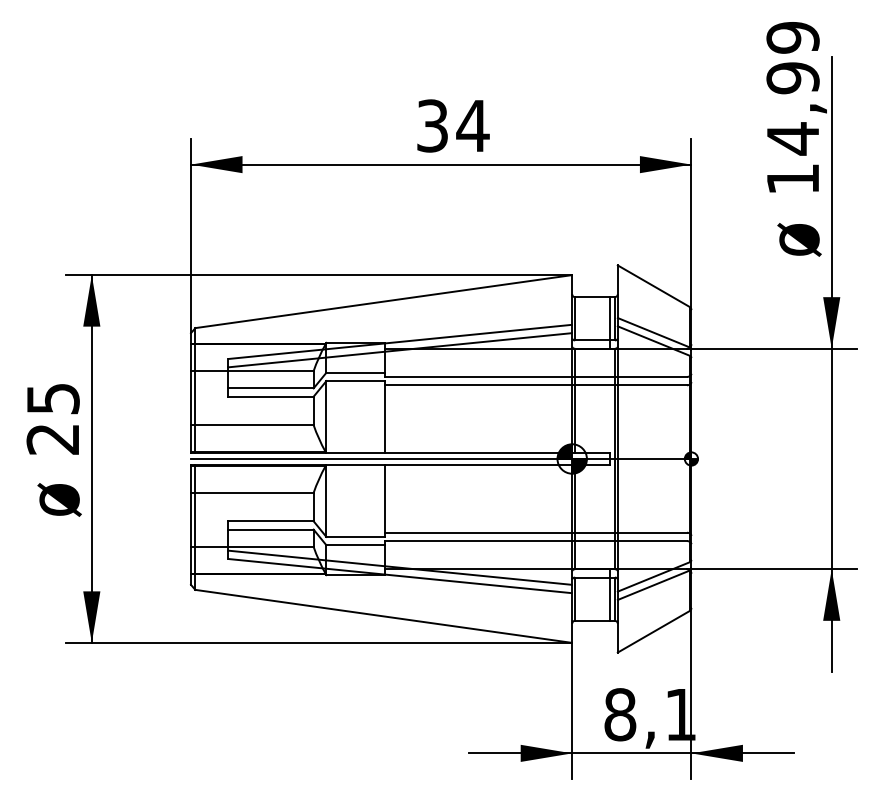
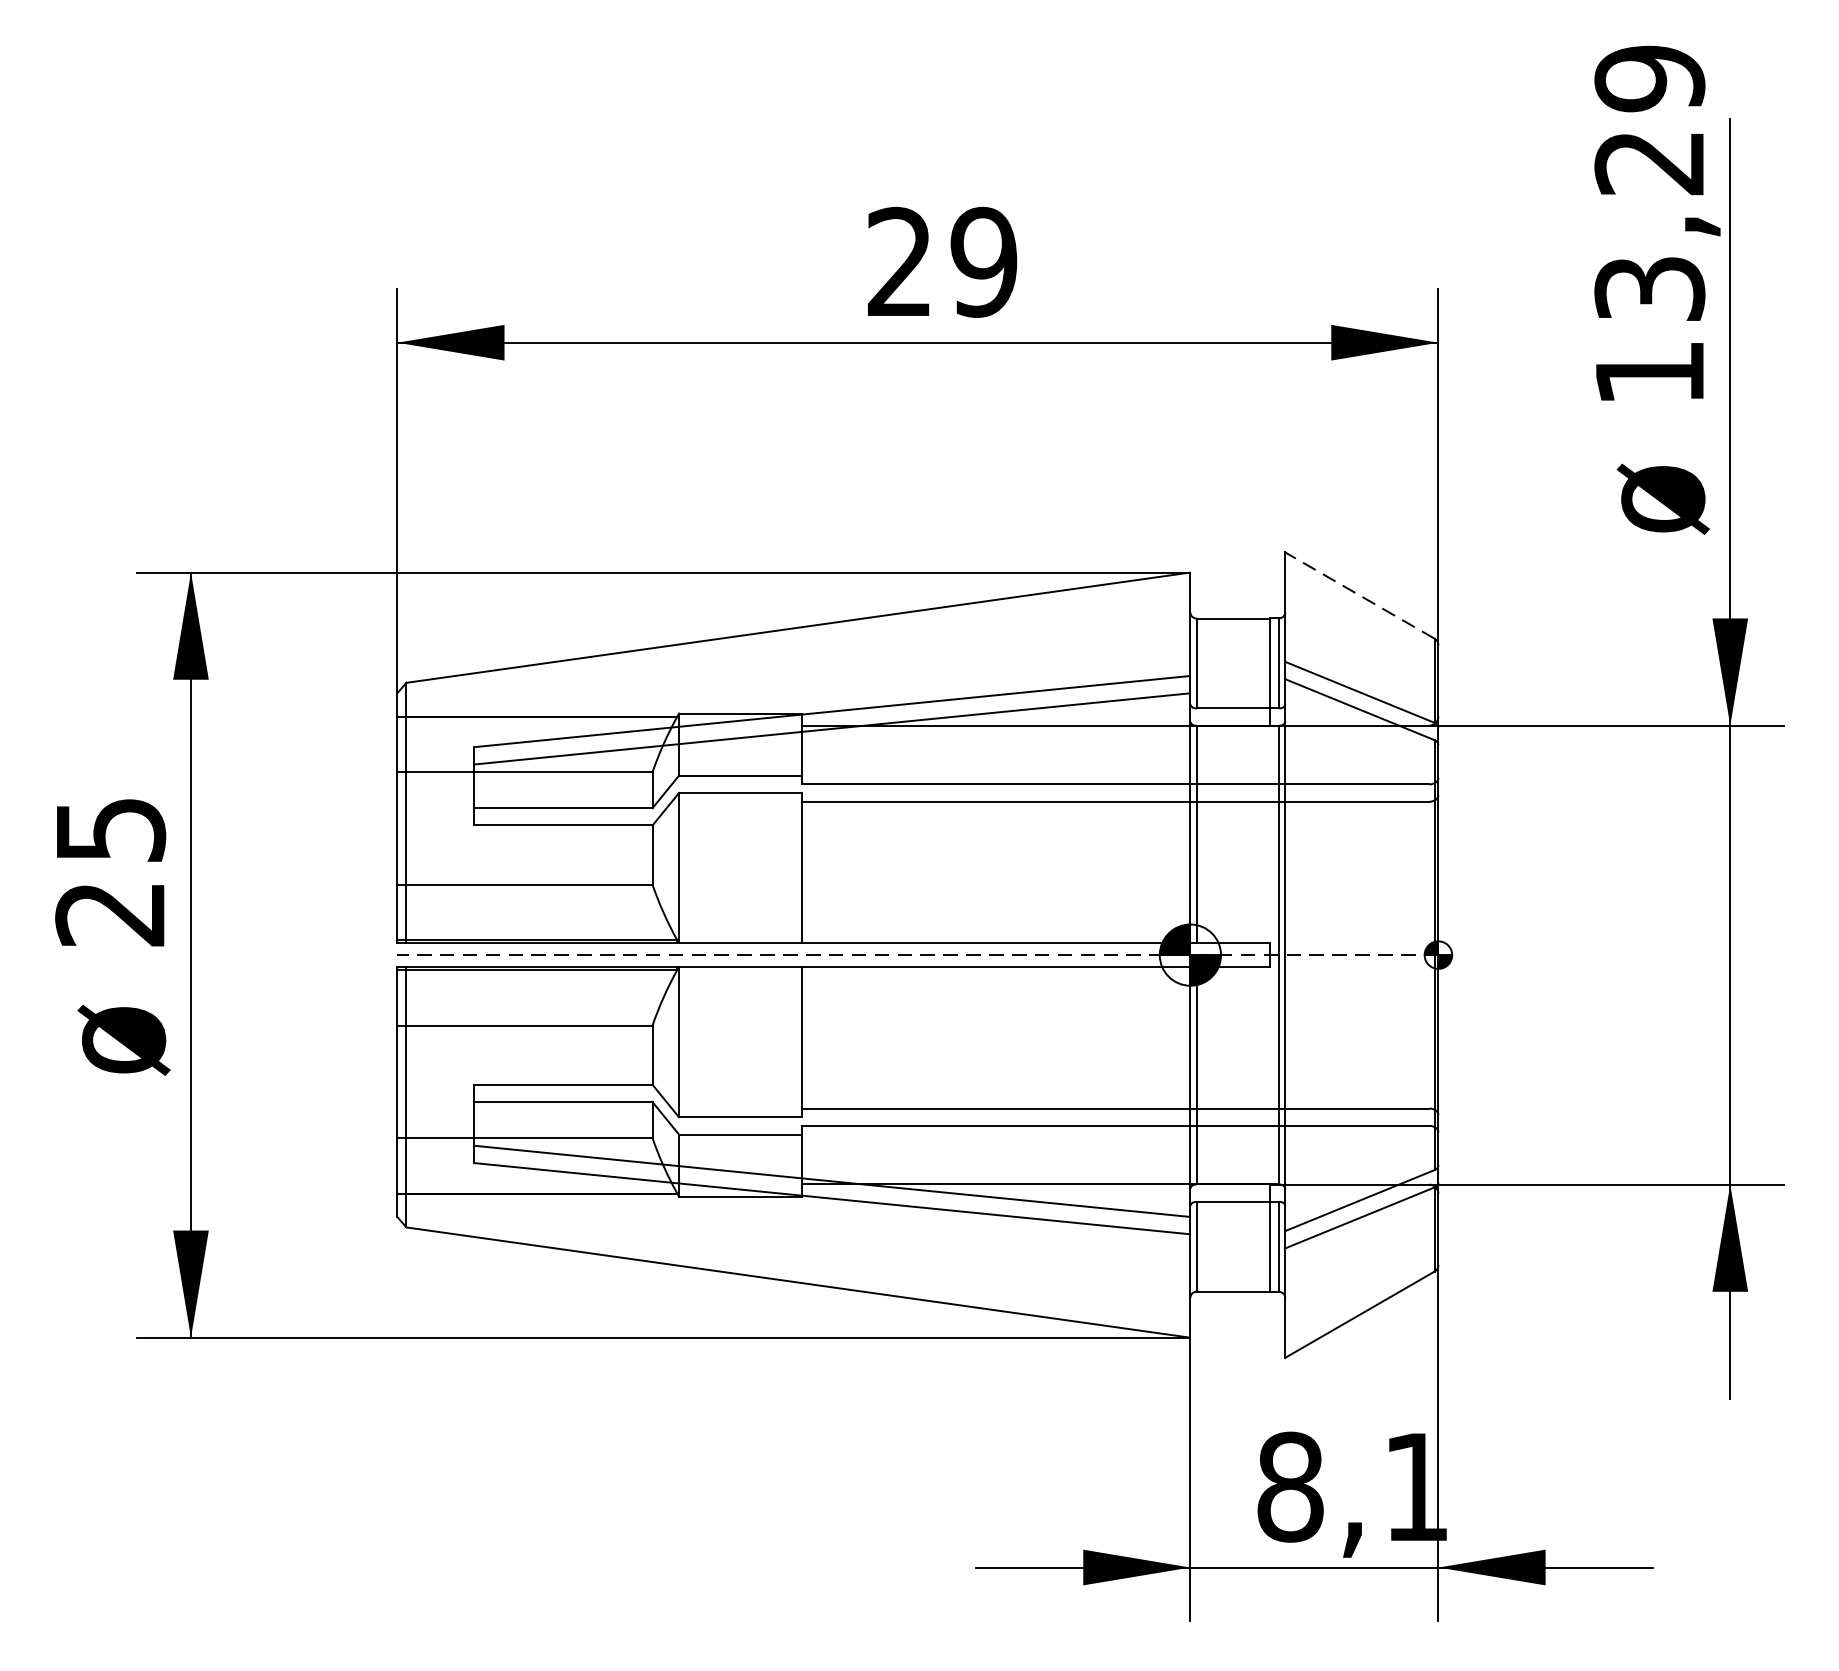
text: (792, 108) -> (1648, 225), 14,99 -> 13,29
text: (453, 125) -> (943, 261), 34 -> 29
line: (653, 285) -> (1359, 594), solid -> dashed
line: (440, 459) -> (916, 956), solid -> dashed

